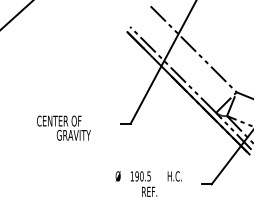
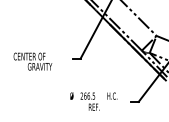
text: (136, 176) -> (84, 96), 190.5 -> 266.5

